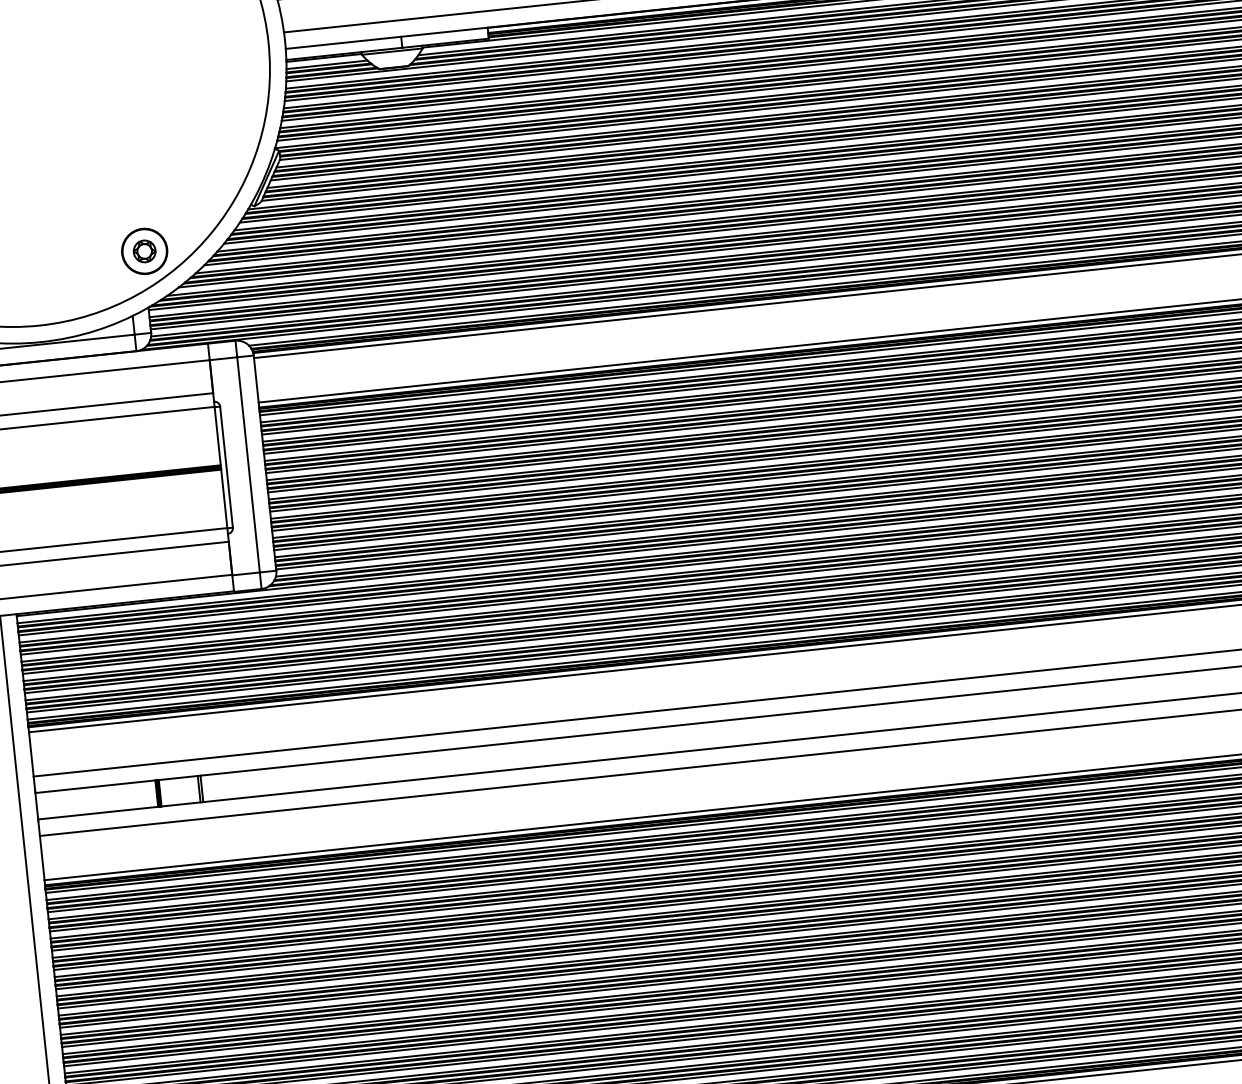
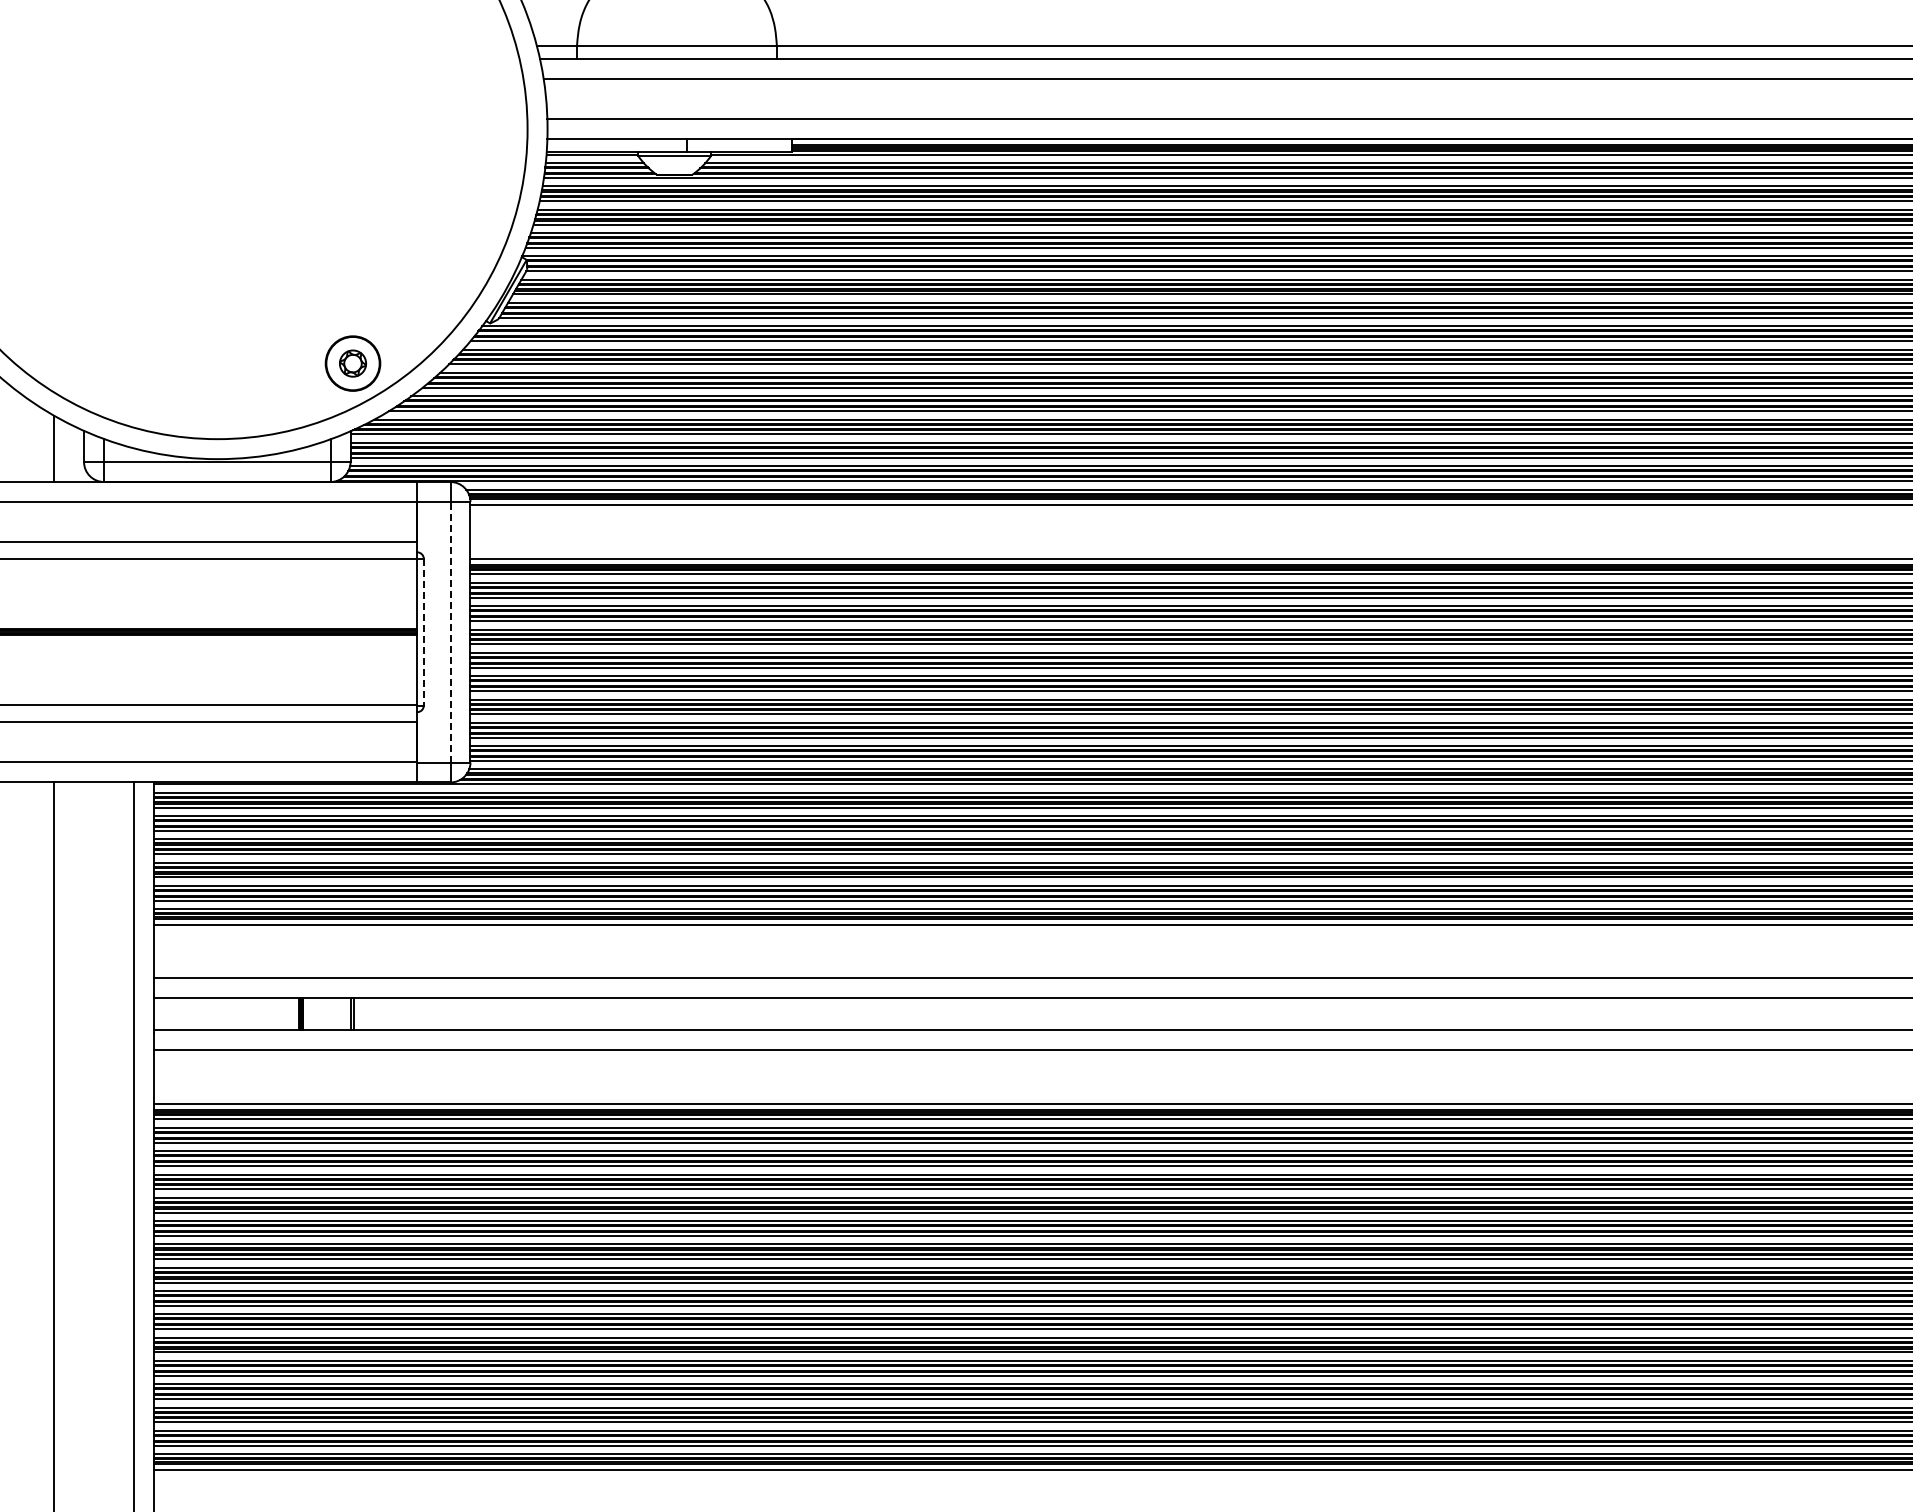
line: (248, 464) -> (450, 631), solid -> dashed
line: (226, 467) -> (423, 632), solid -> dashed

